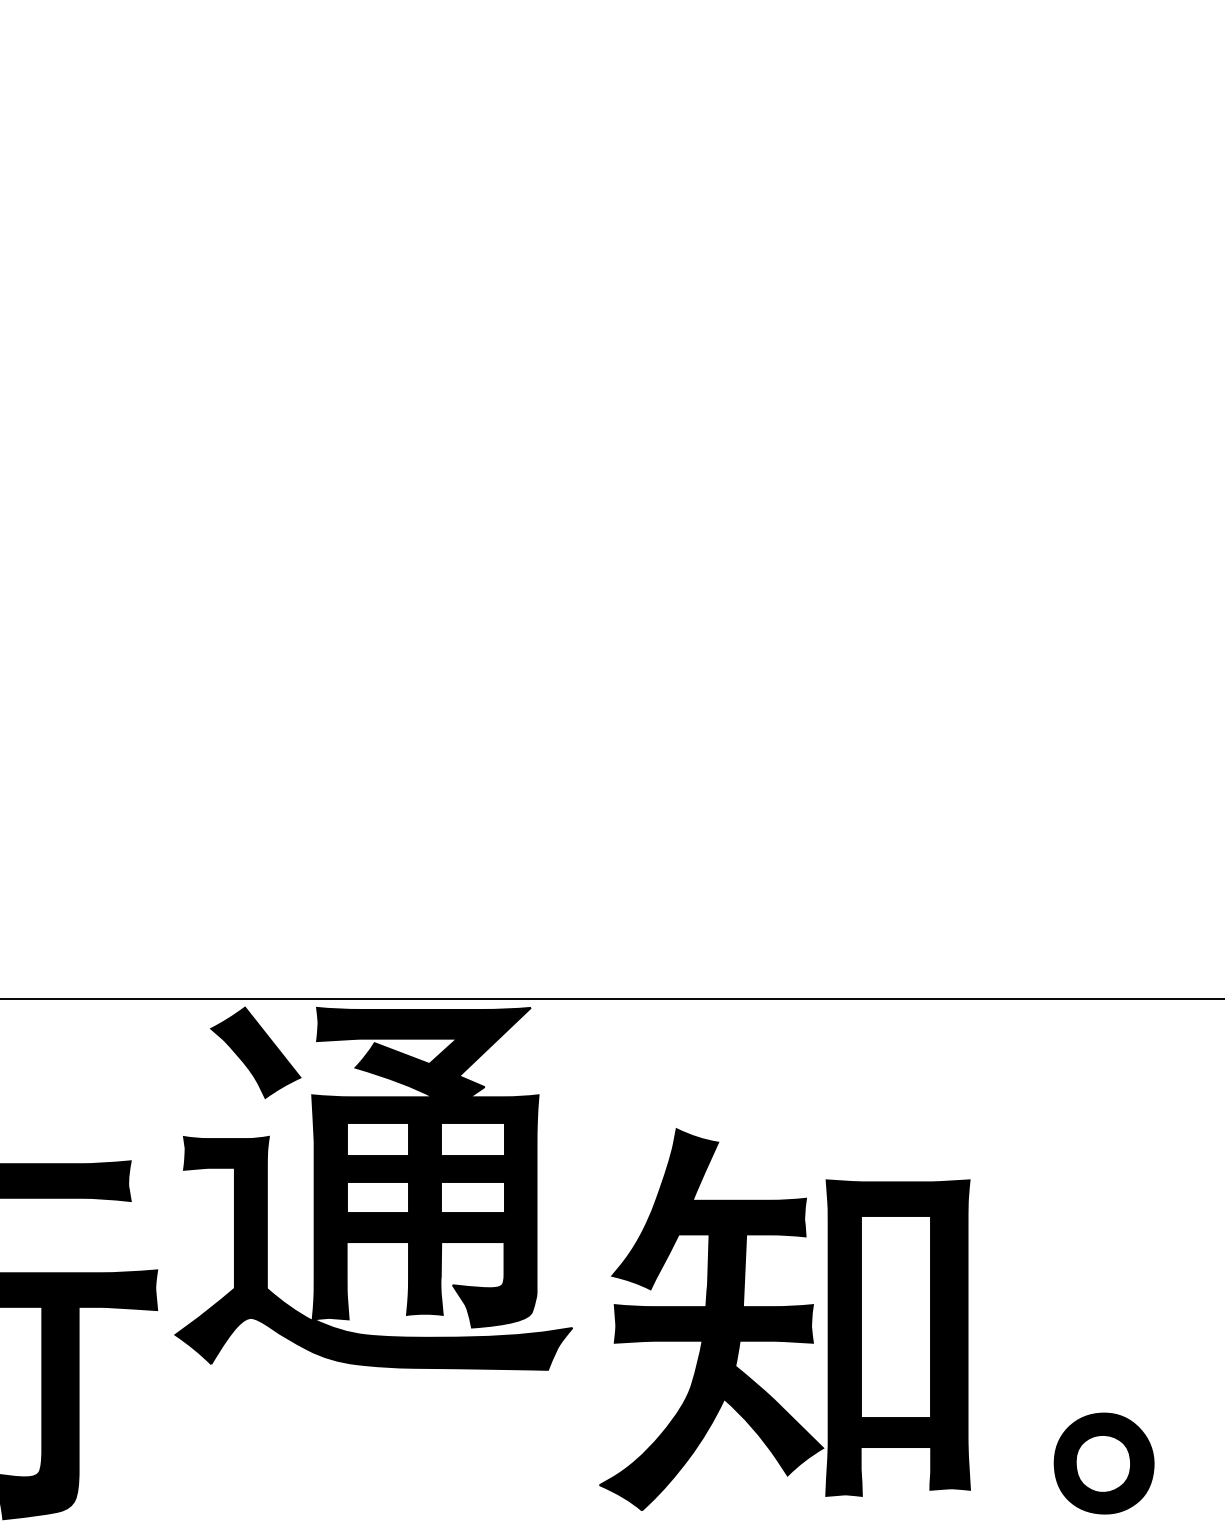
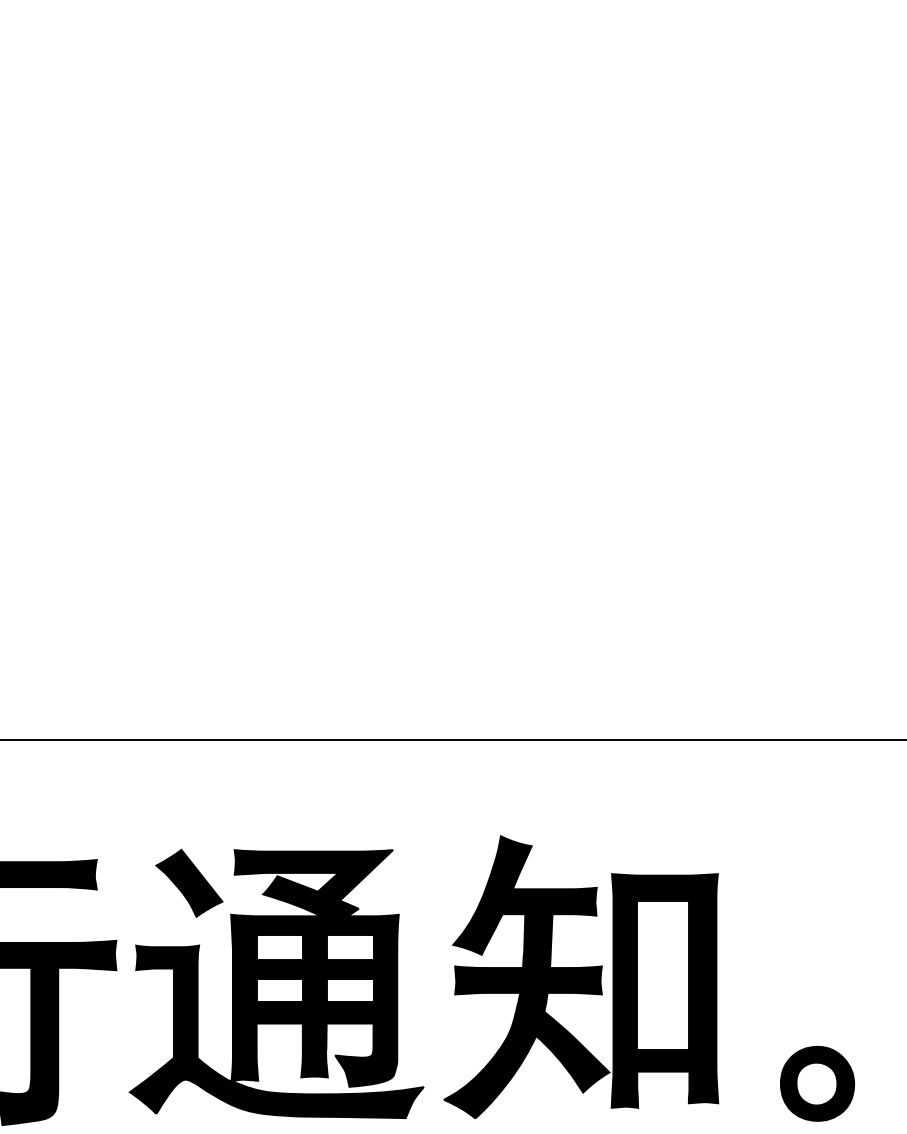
part: (373, 1188) -> (276, 983), moved

